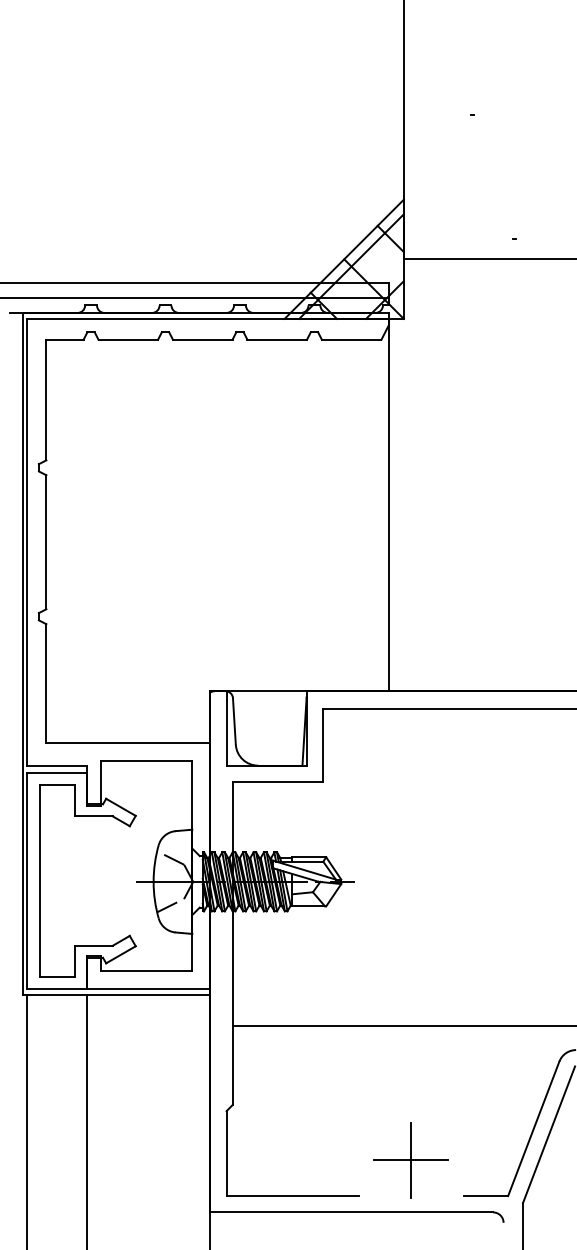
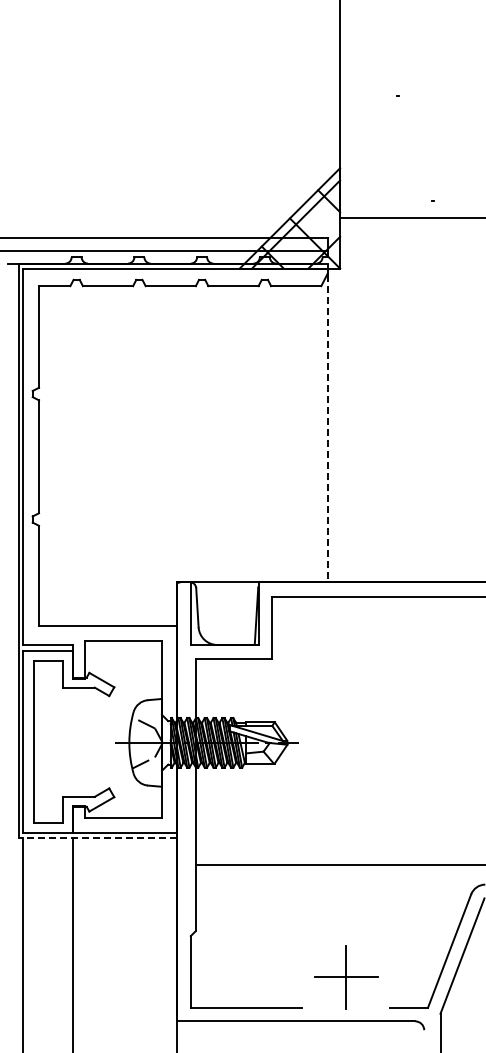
line: (388, 502) -> (327, 423), solid -> dashed
line: (115, 995) -> (97, 838), solid -> dashed

